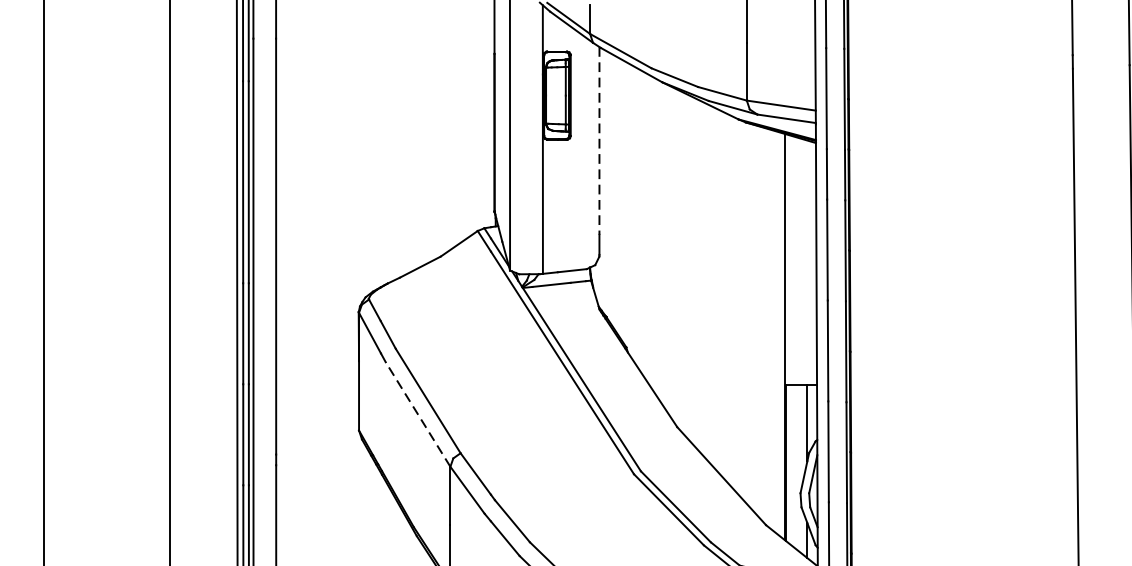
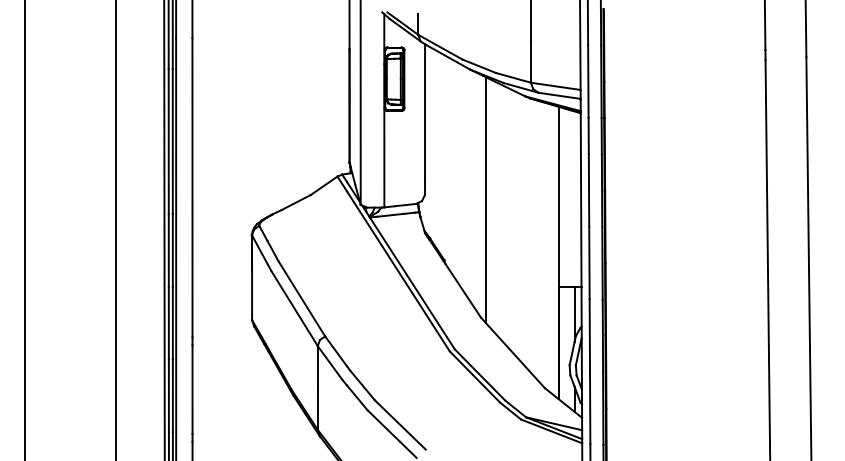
line: (600, 140) -> (425, 111), dashed -> solid
line: (683, 264) -> (485, 200), added
line: (417, 414) -> (294, 308), dashed -> solid

